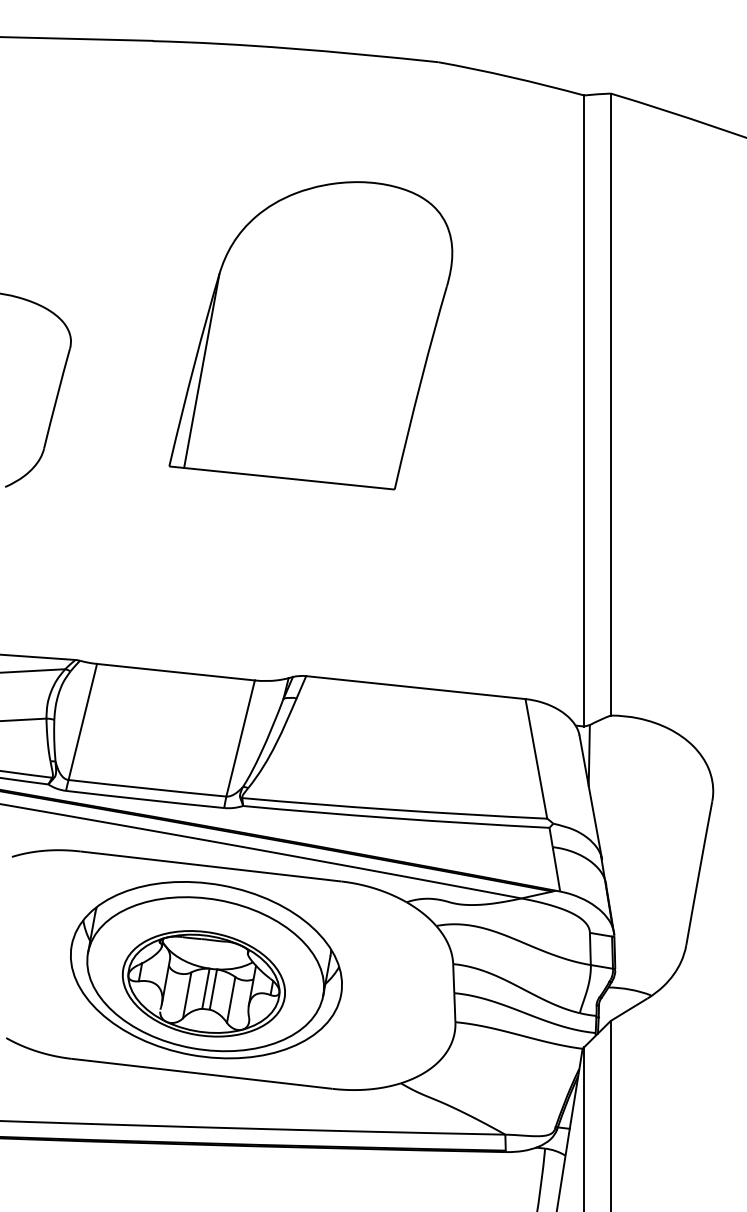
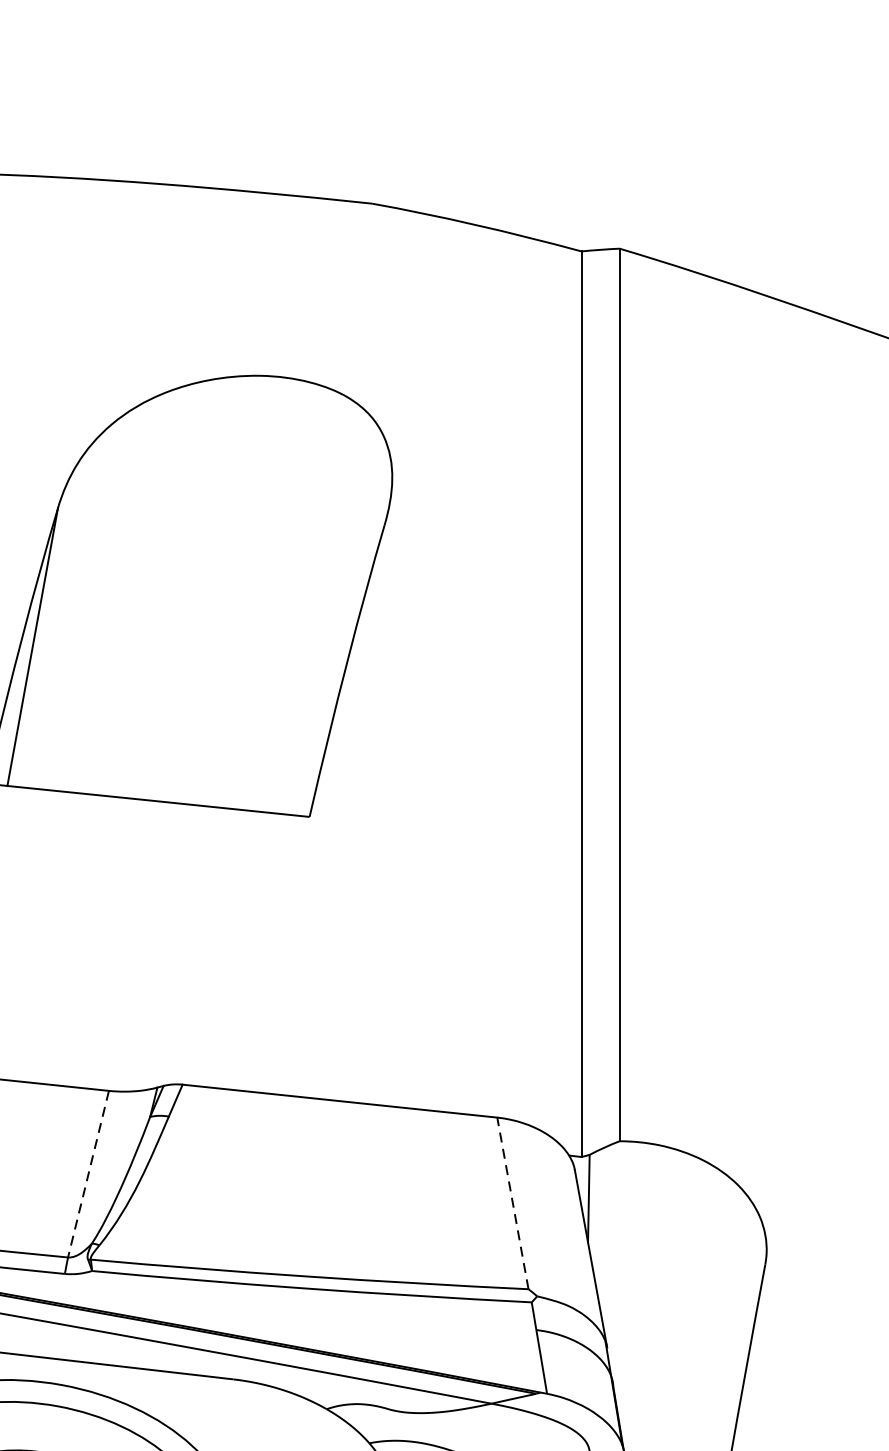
line: (240, 738) -> (88, 1174), solid -> dashed
line: (536, 758) -> (513, 1202), solid -> dashed

